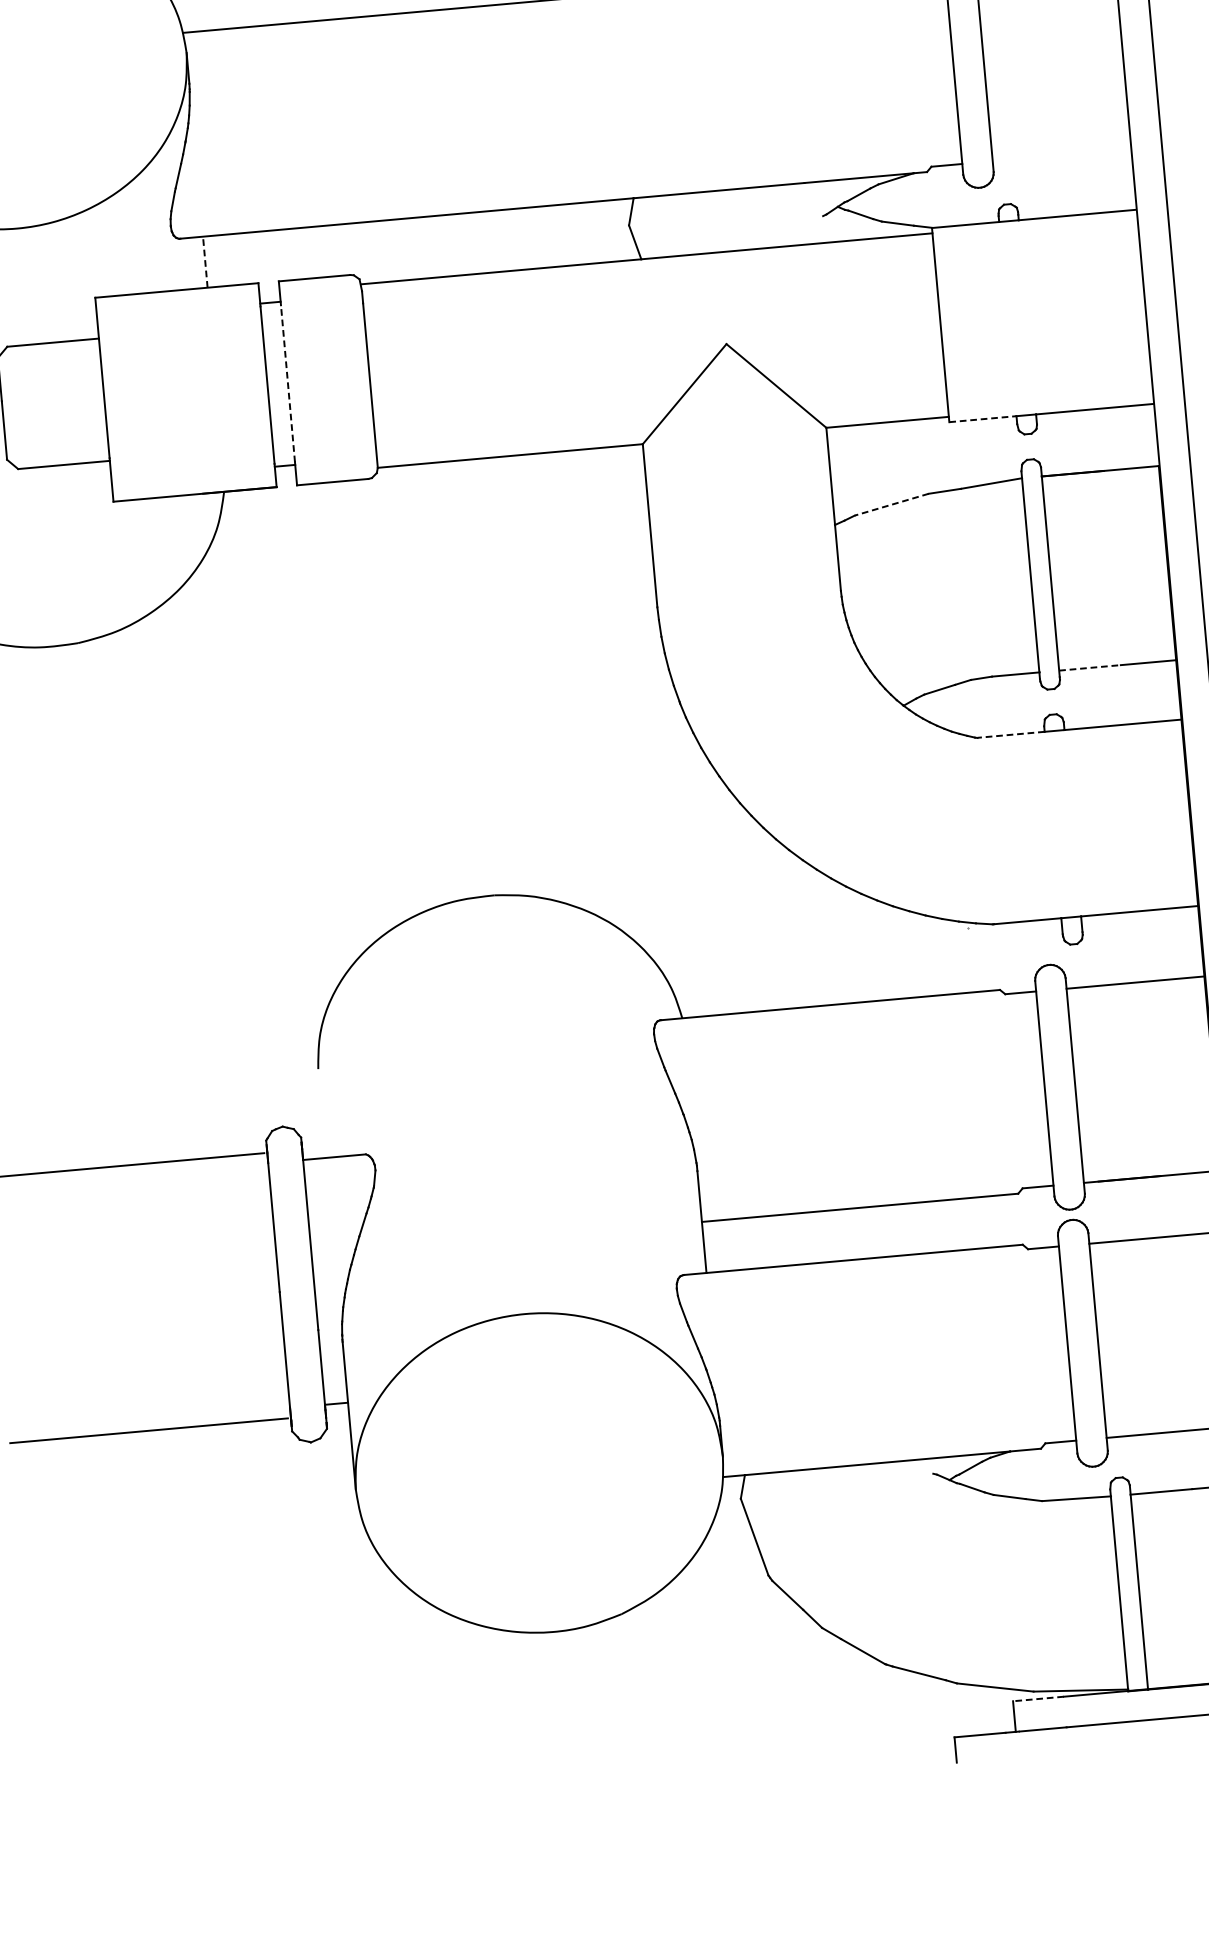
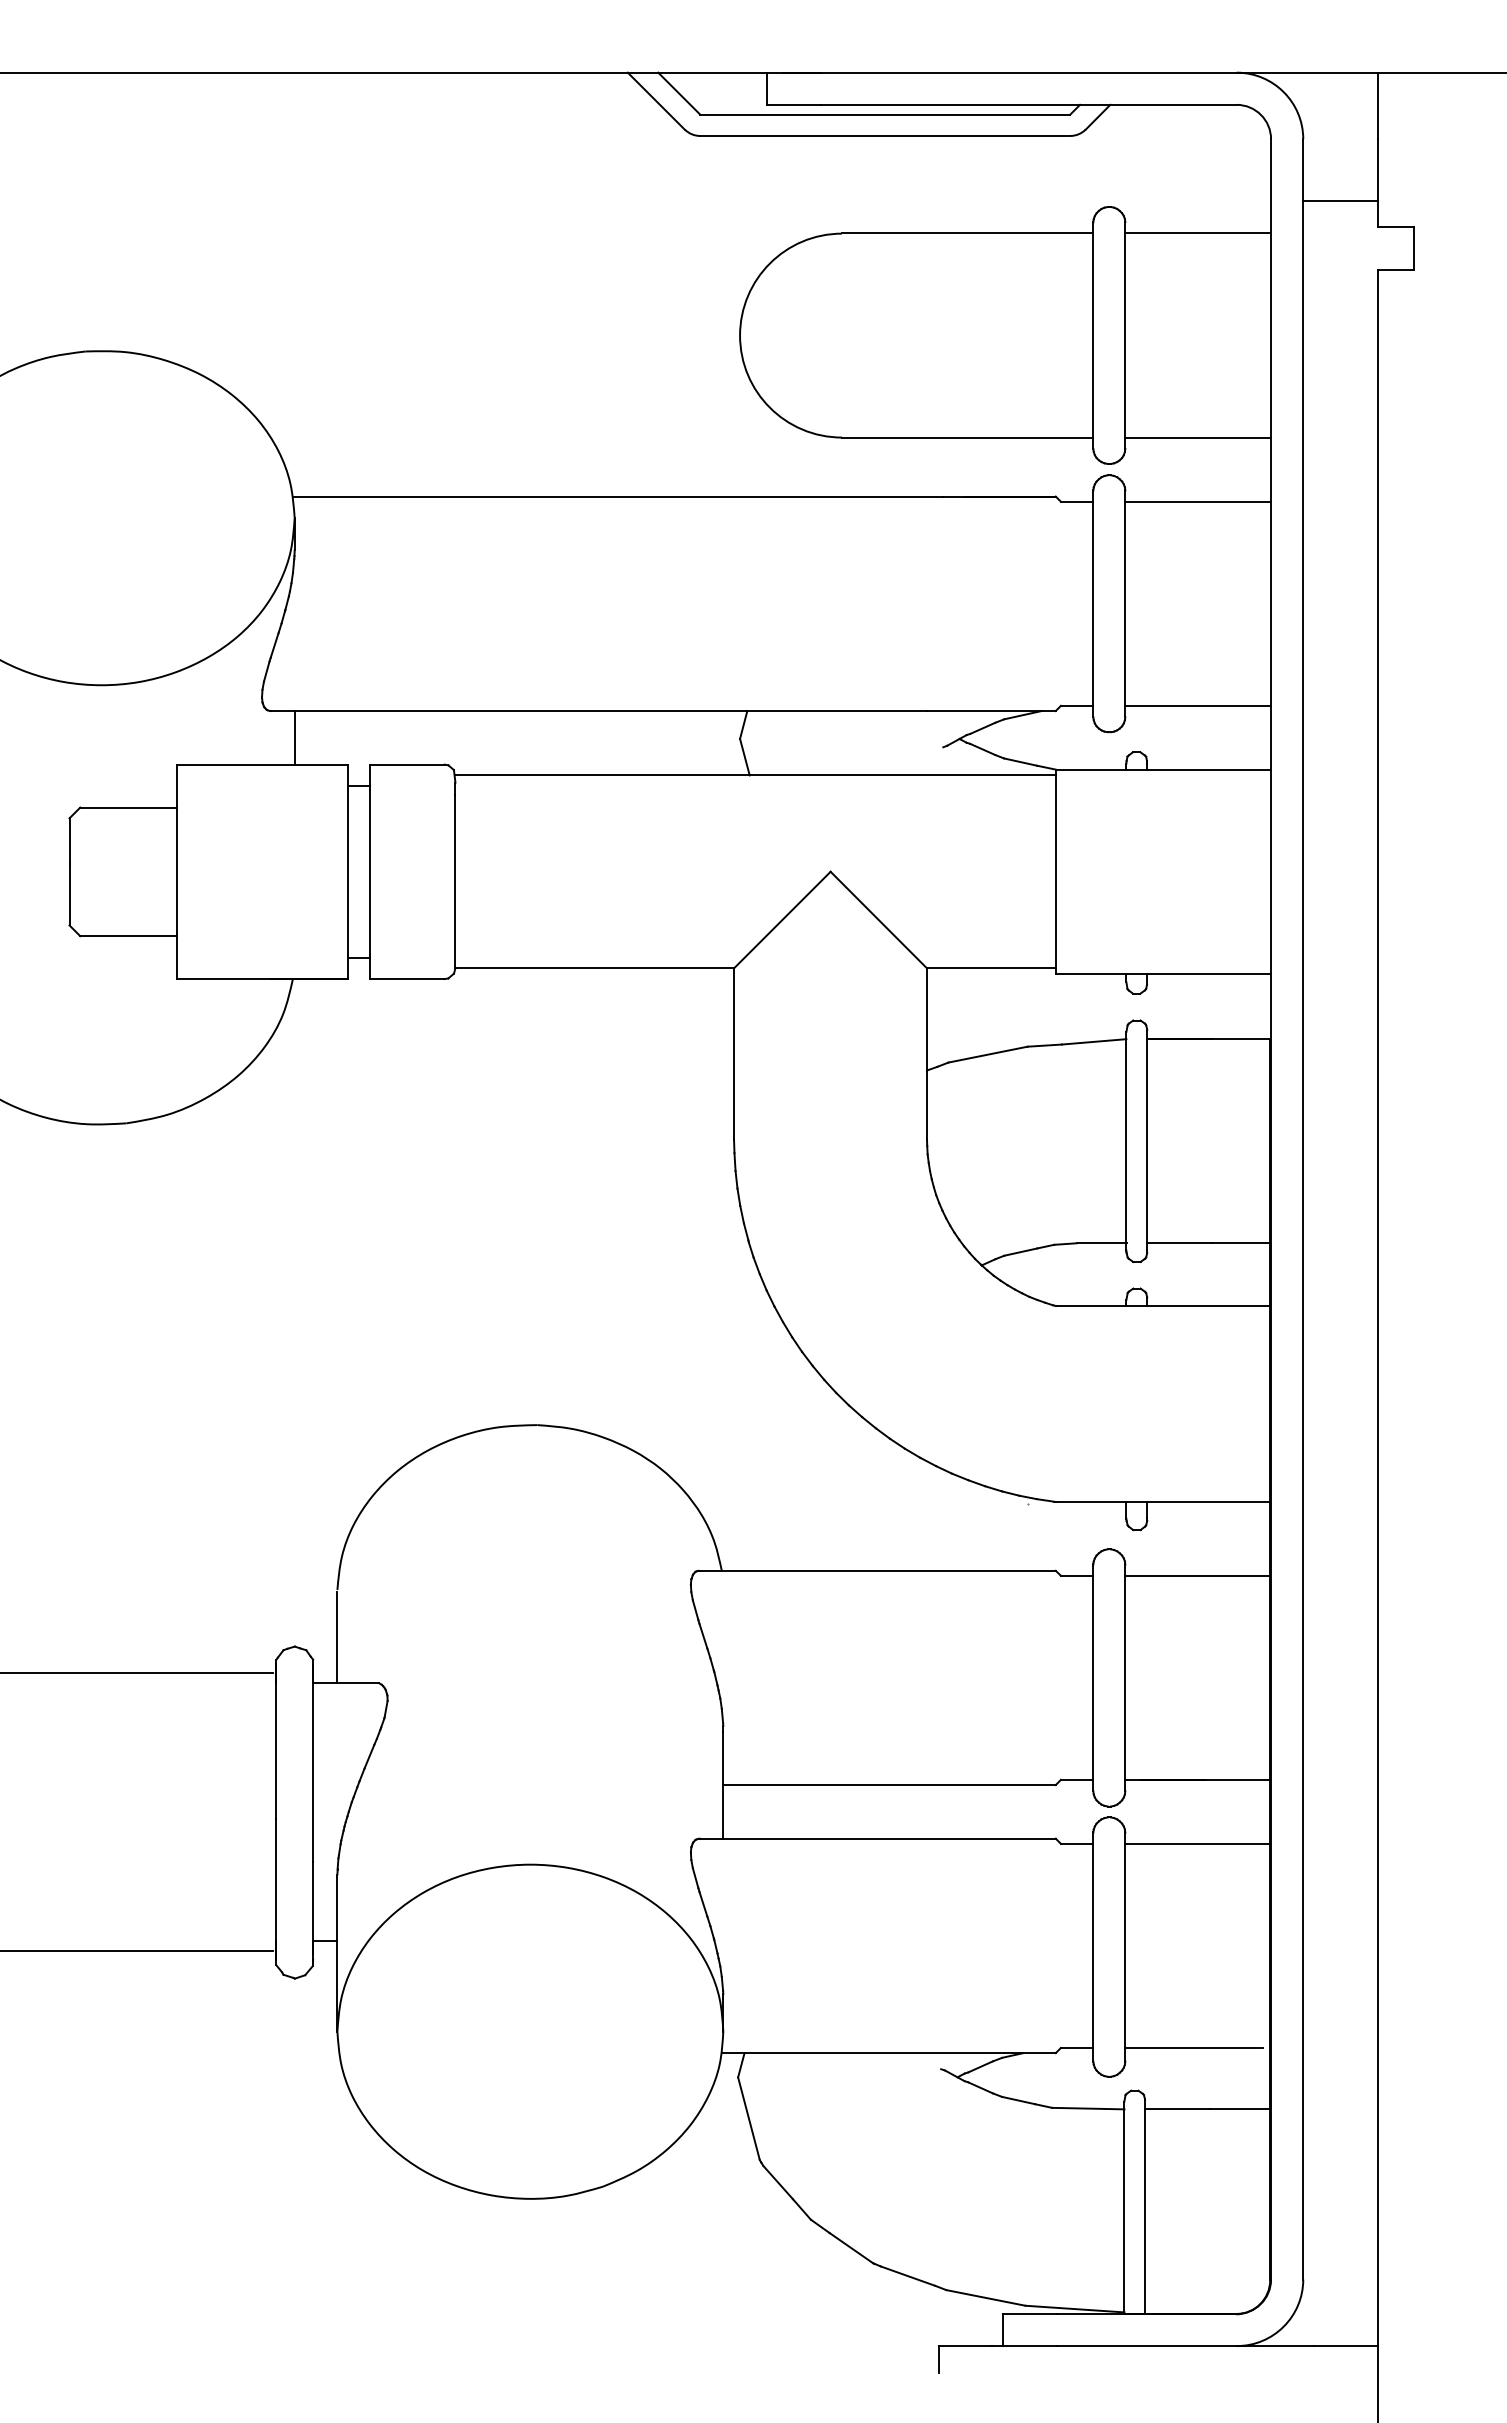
line: (1061, 154) -> (1197, 705), added
line: (205, 261) -> (294, 737), dashed -> solid
line: (287, 383) -> (369, 872), dashed -> solid
line: (983, 418) -> (1091, 973), dashed -> solid
line: (891, 504) -> (987, 1054), dashed -> solid
line: (1090, 668) -> (1180, 1243), dashed -> solid
line: (1010, 734) -> (1090, 1305), dashed -> solid
line: (322, 1114) -> (337, 1637), added
line: (1038, 1698) -> (1029, 2313), dashed -> solid

